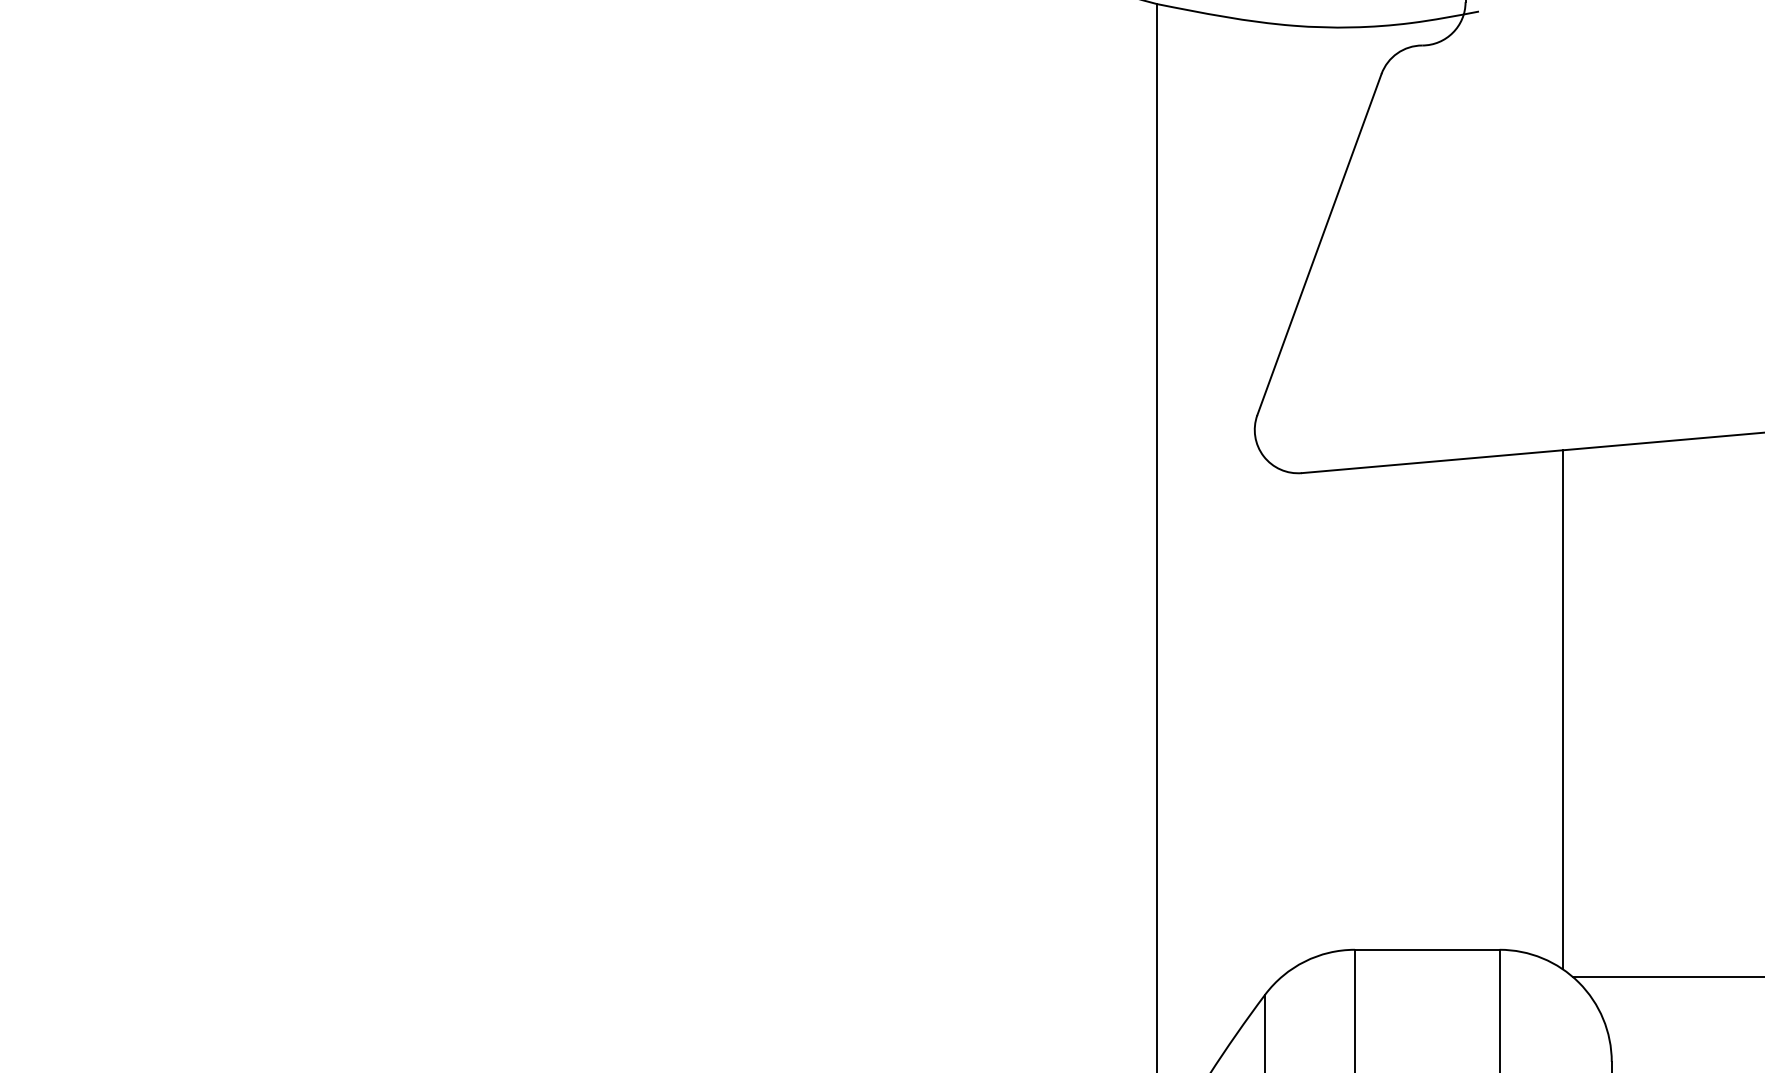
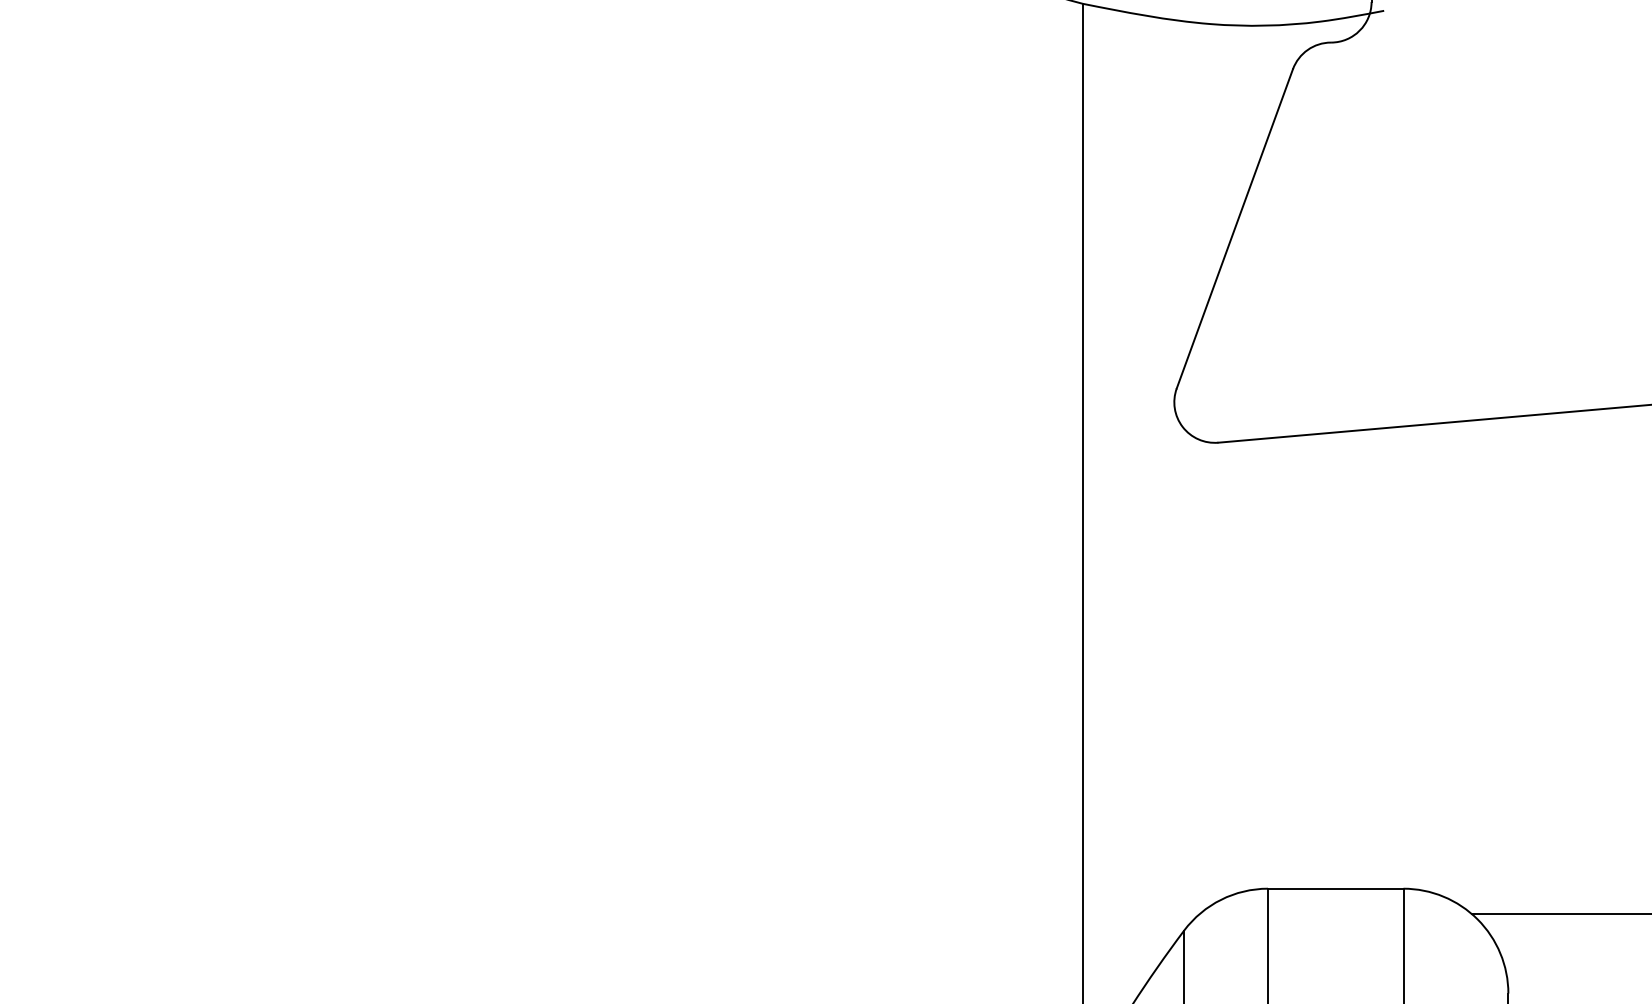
line: (1563, 709) -> (1463, 663), removed

